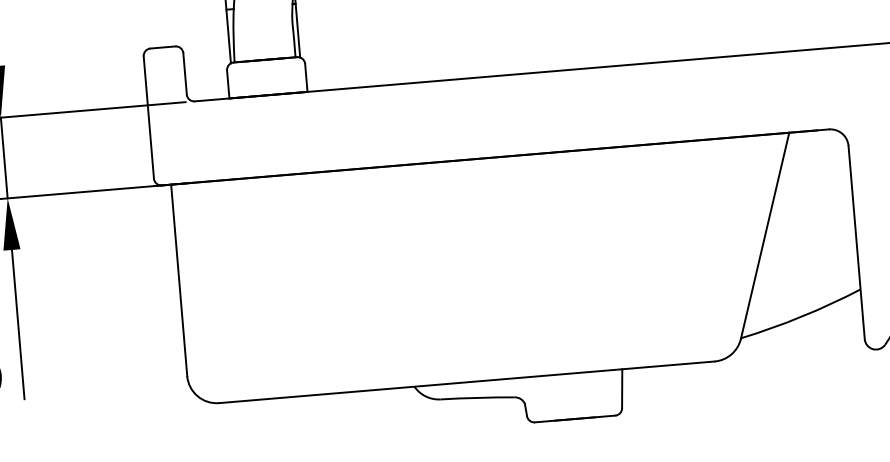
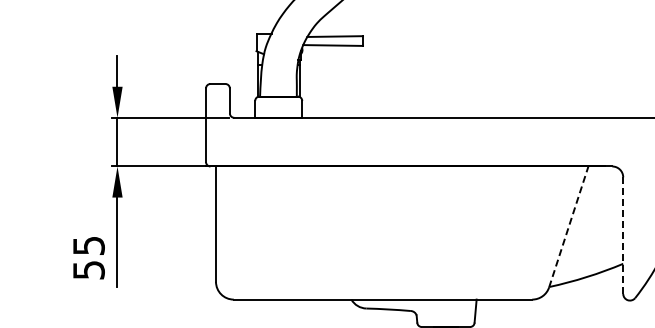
line: (764, 235) -> (568, 226), solid -> dashed
line: (857, 244) -> (623, 236), solid -> dashed

